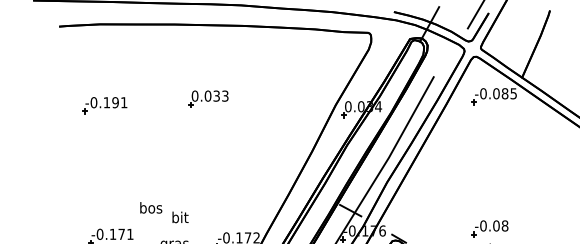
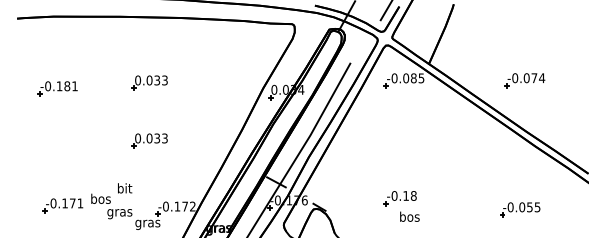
text: (115, 102) -> (67, 86), -0.191 -> -0.181
part: (207, 163) -> (149, 140), added
text: (150, 207) -> (100, 198), moved
text: (496, 225) -> (406, 195), -0.08 -> -0.18

